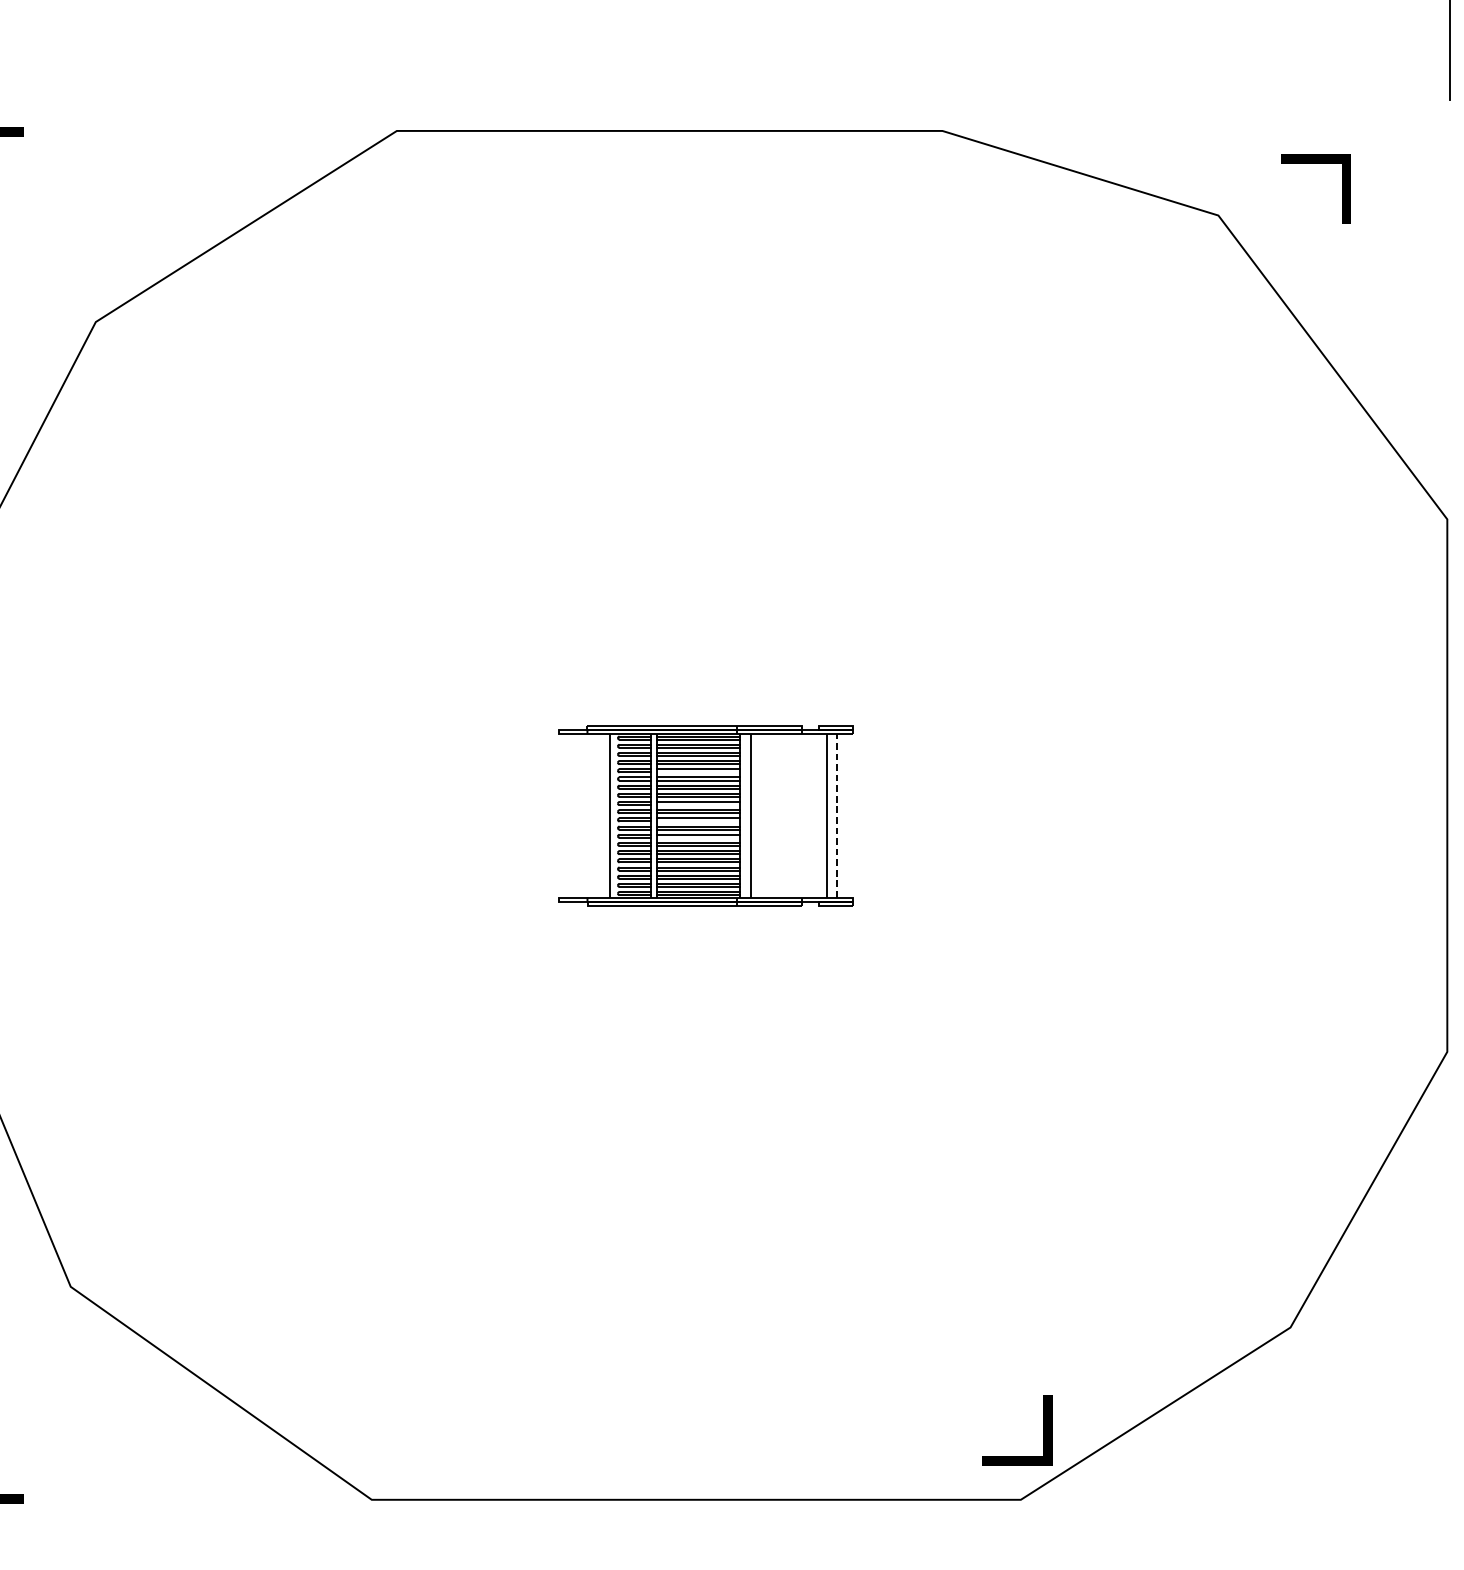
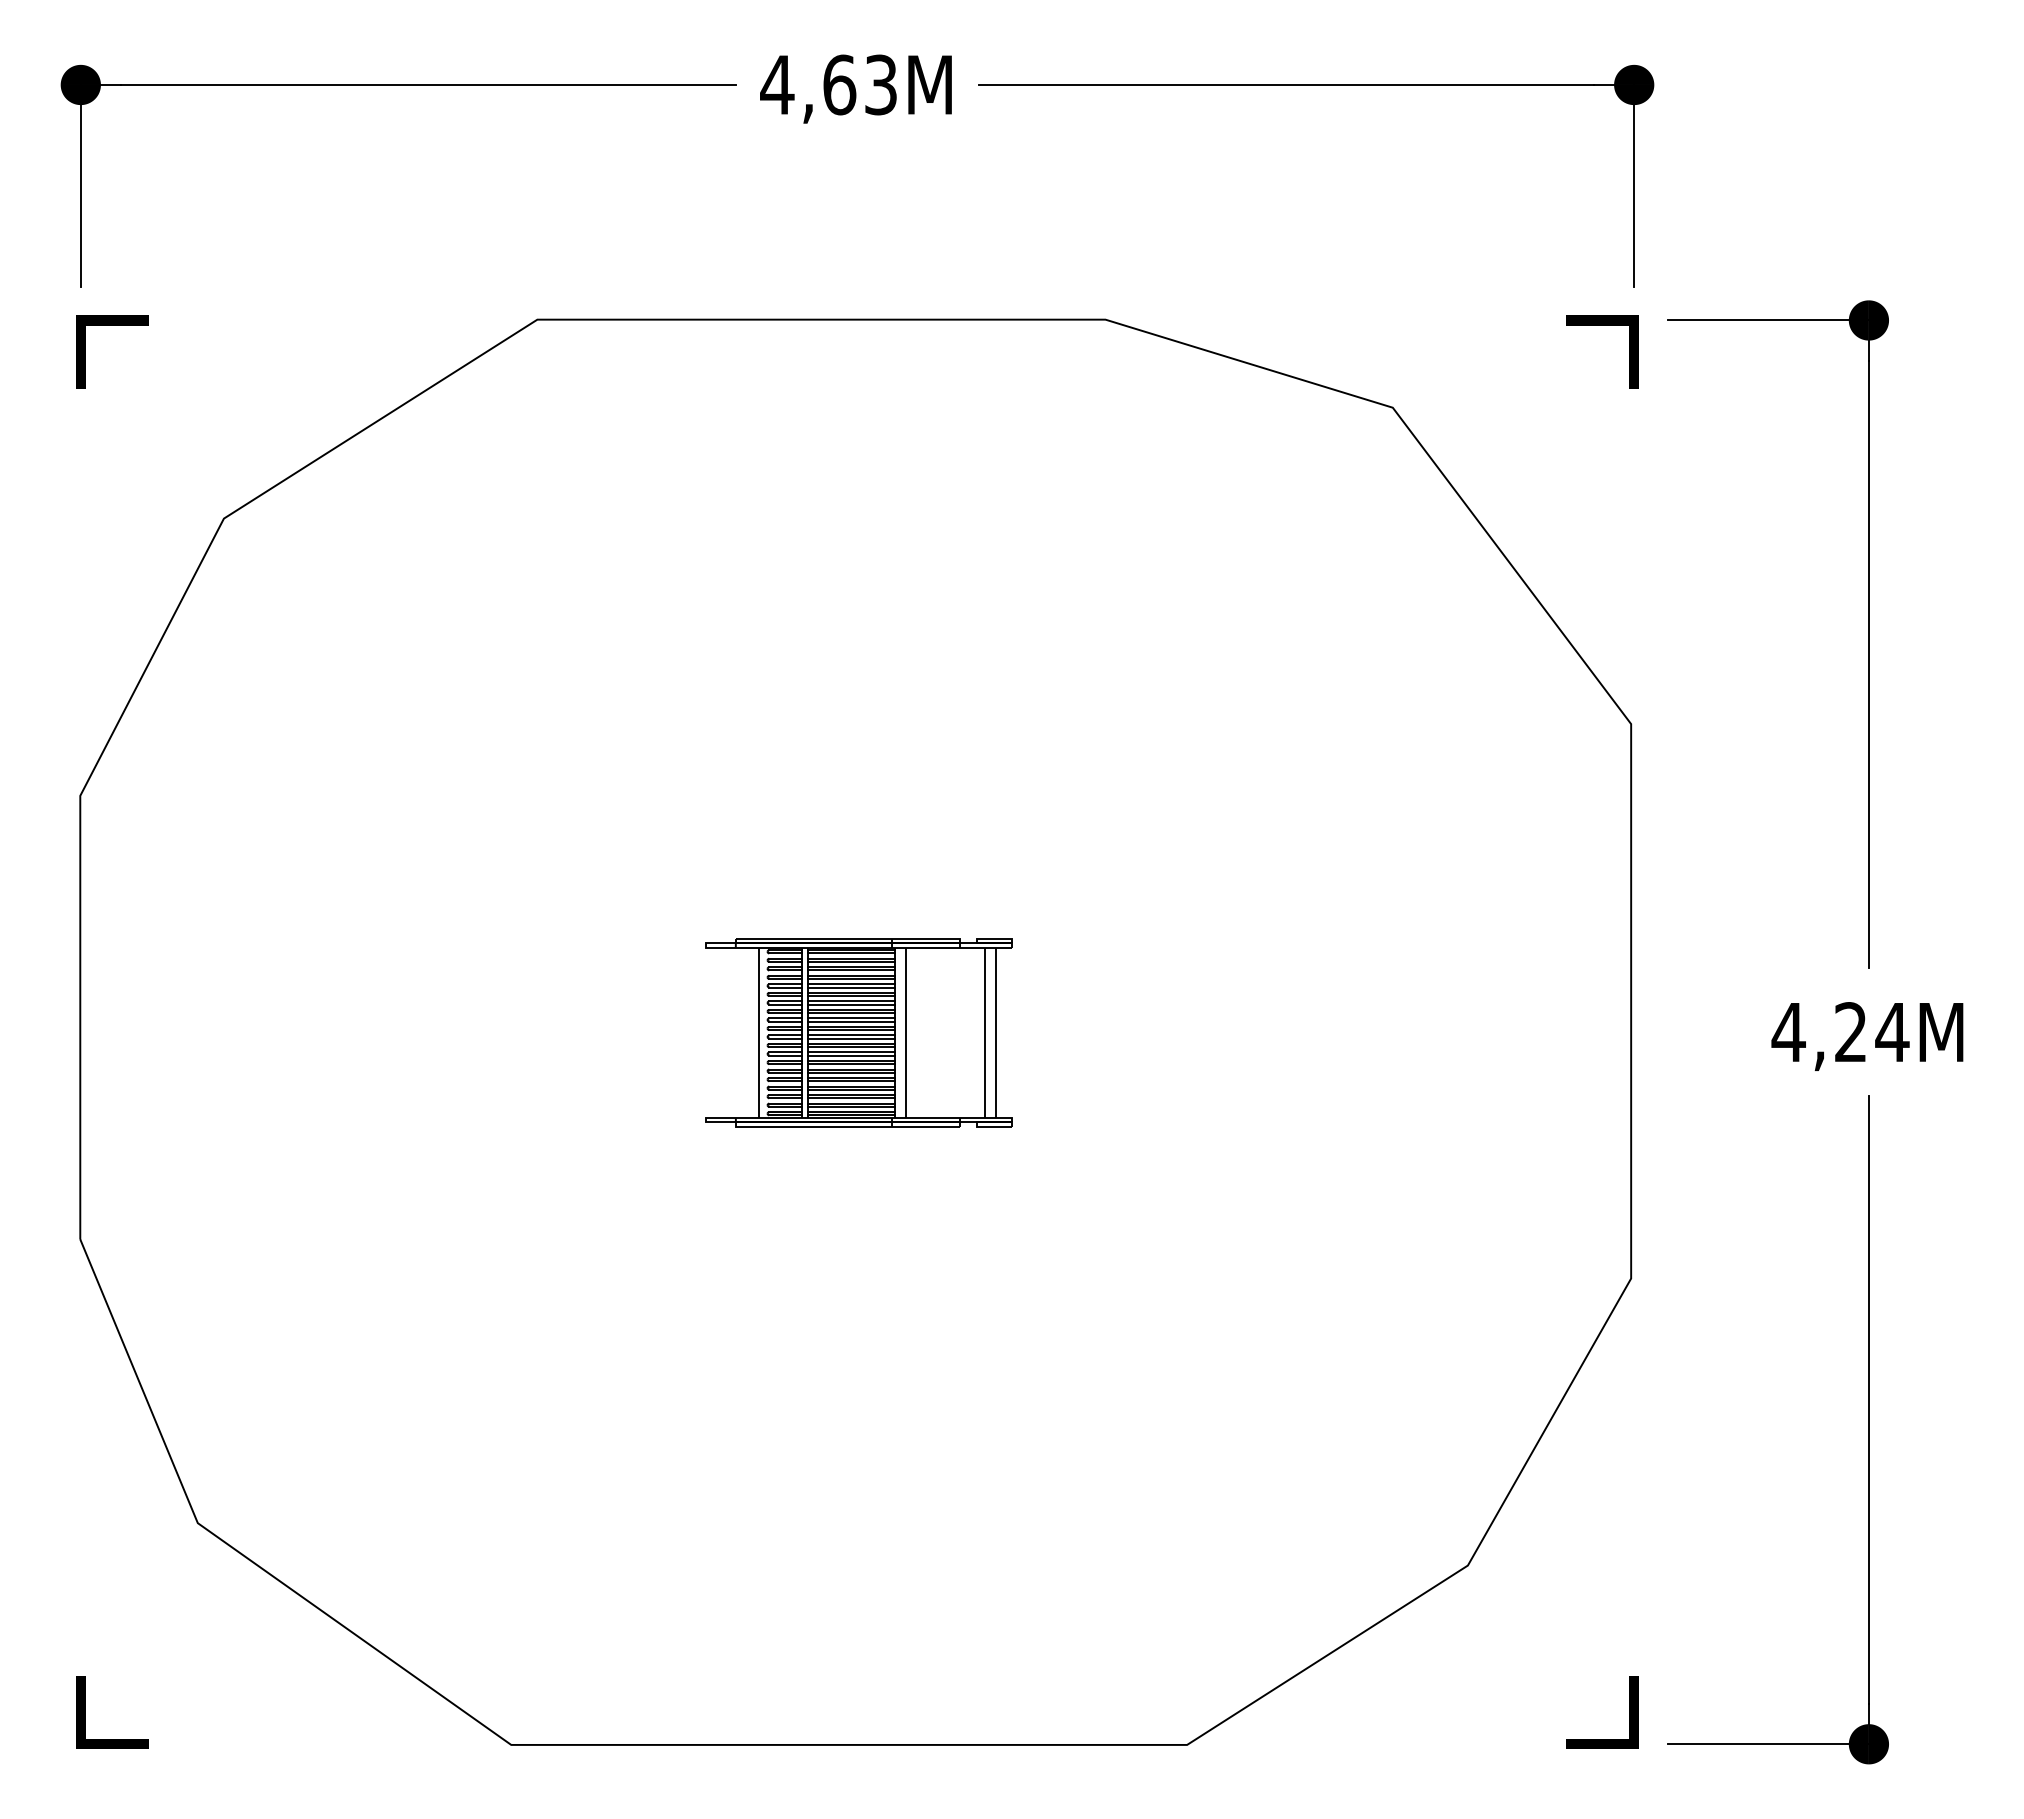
part: (1316, 163) -> (1602, 325), moved
line: (698, 772) -> (851, 987), added
line: (698, 805) -> (851, 1021), added
line: (837, 815) -> (996, 1032), dashed -> solid
line: (698, 821) -> (851, 1038), added
line: (698, 837) -> (851, 1055), added
part: (1043, 1430) -> (1629, 1712), moved

